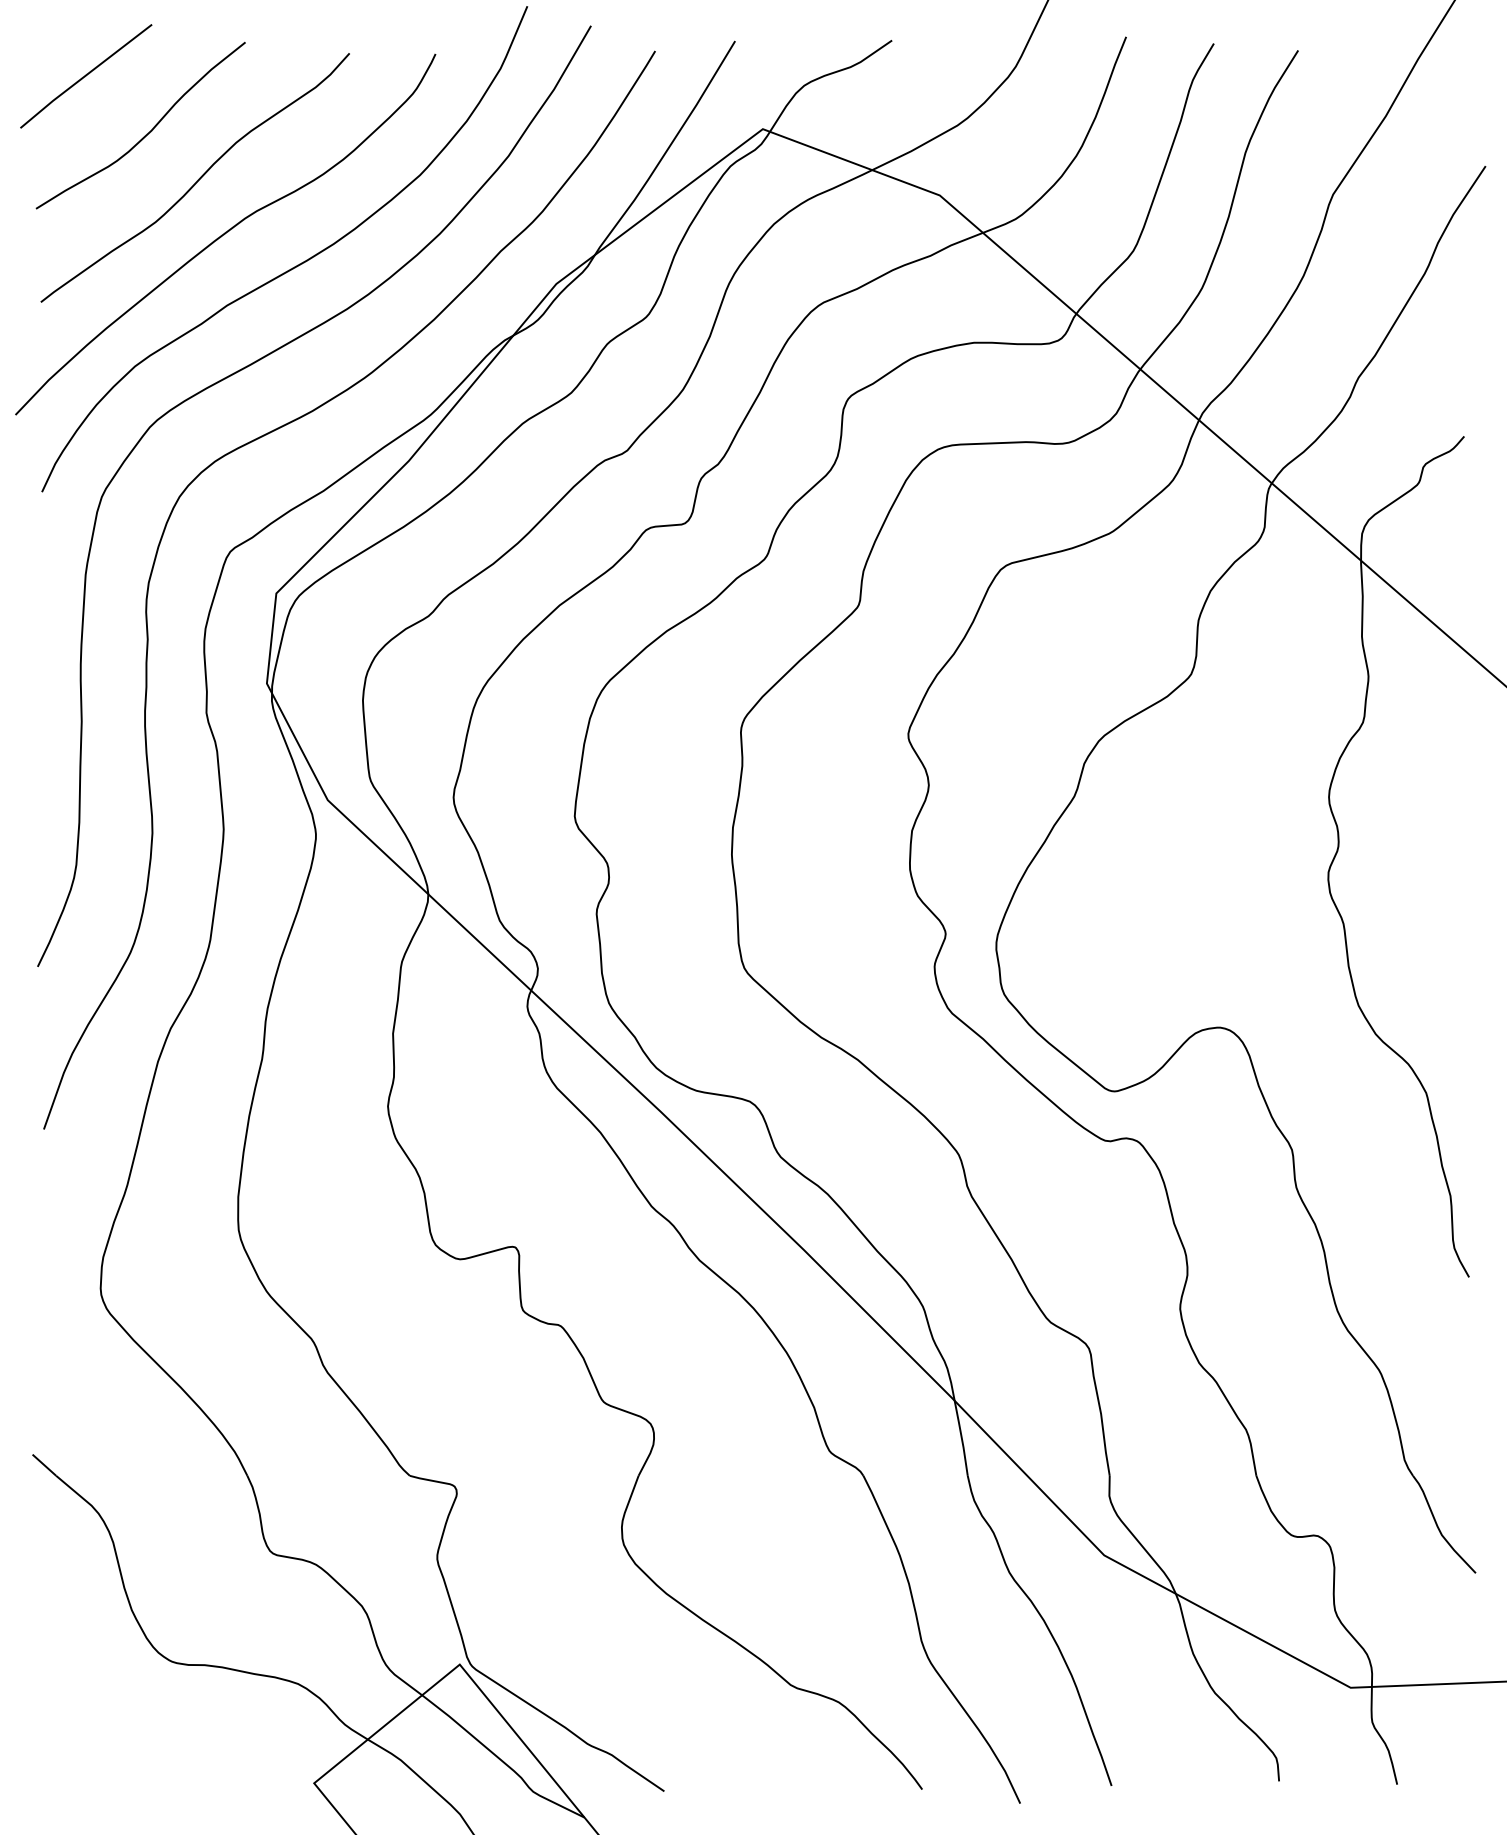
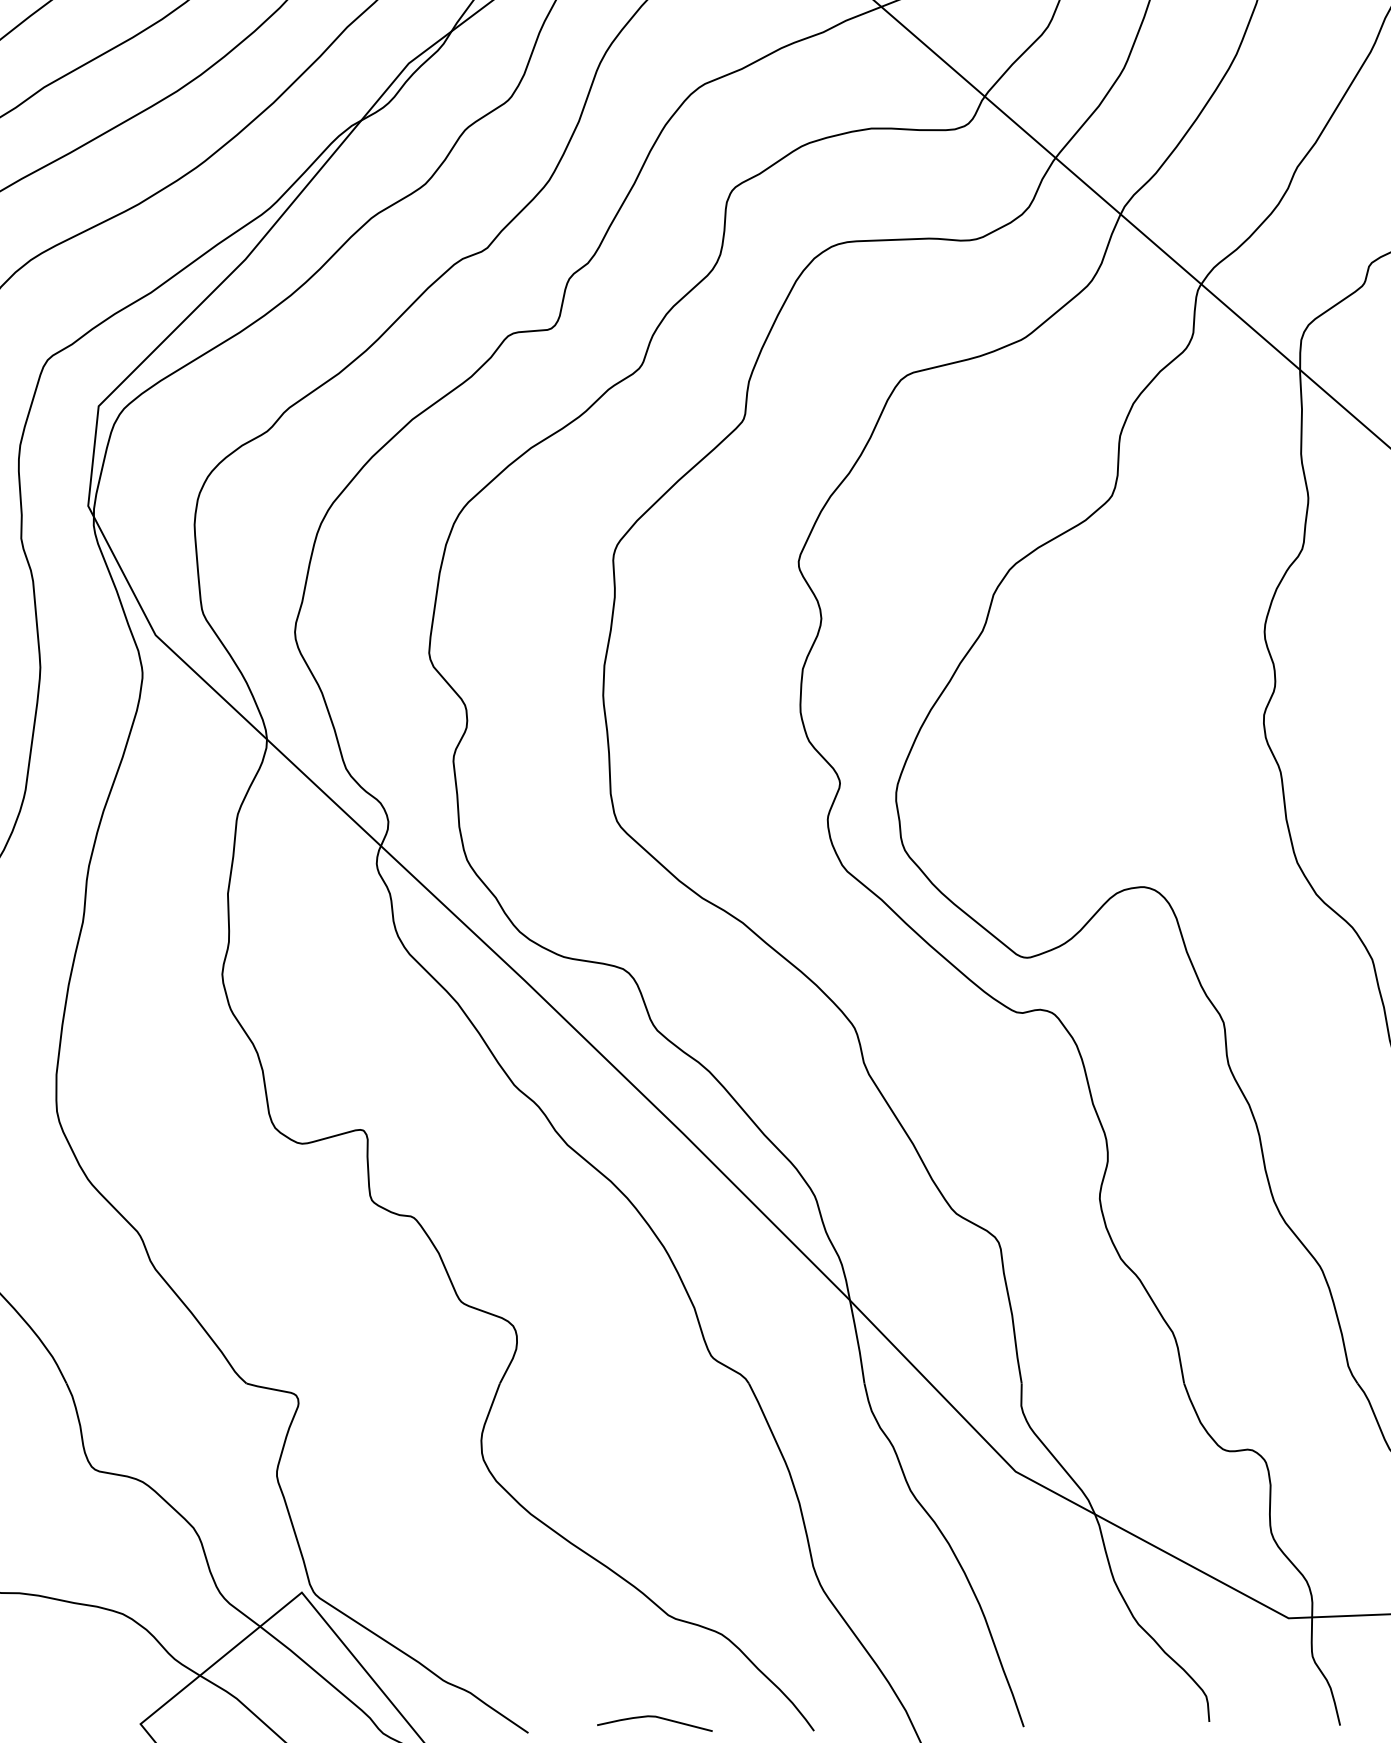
curve: (778, 1777) -> (654, 1717), added

